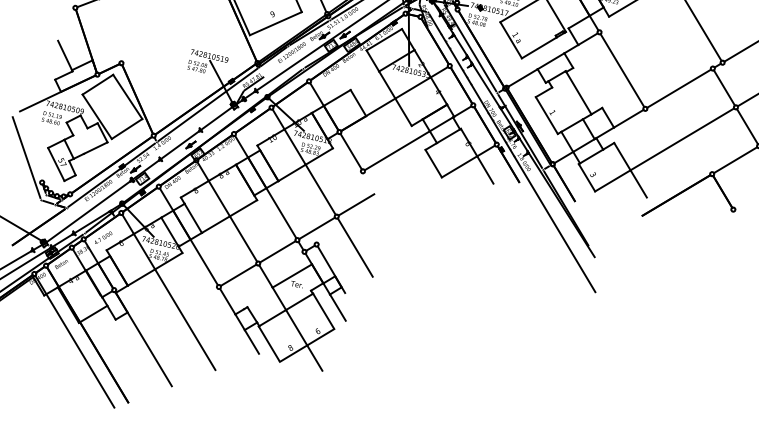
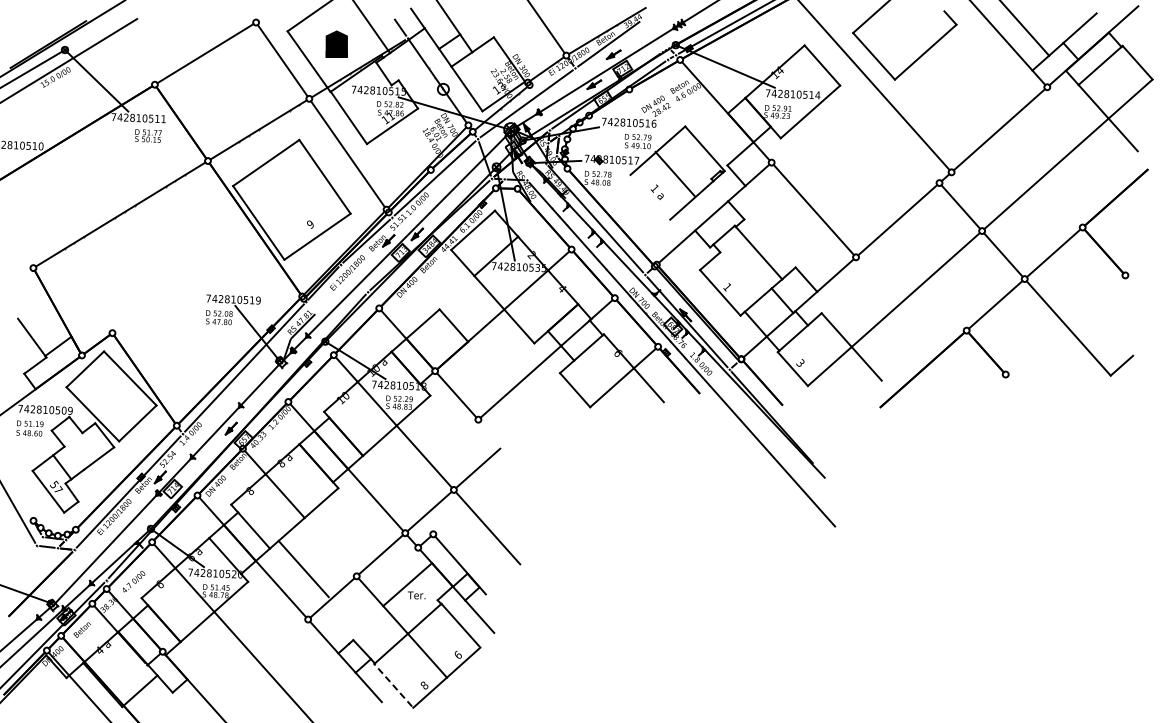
line: (511, 39) -> (675, 173), moved
line: (243, 238) -> (303, 568), moved
line: (268, 343) -> (392, 684), solid -> dashed
line: (314, 357) -> (460, 692), removed

